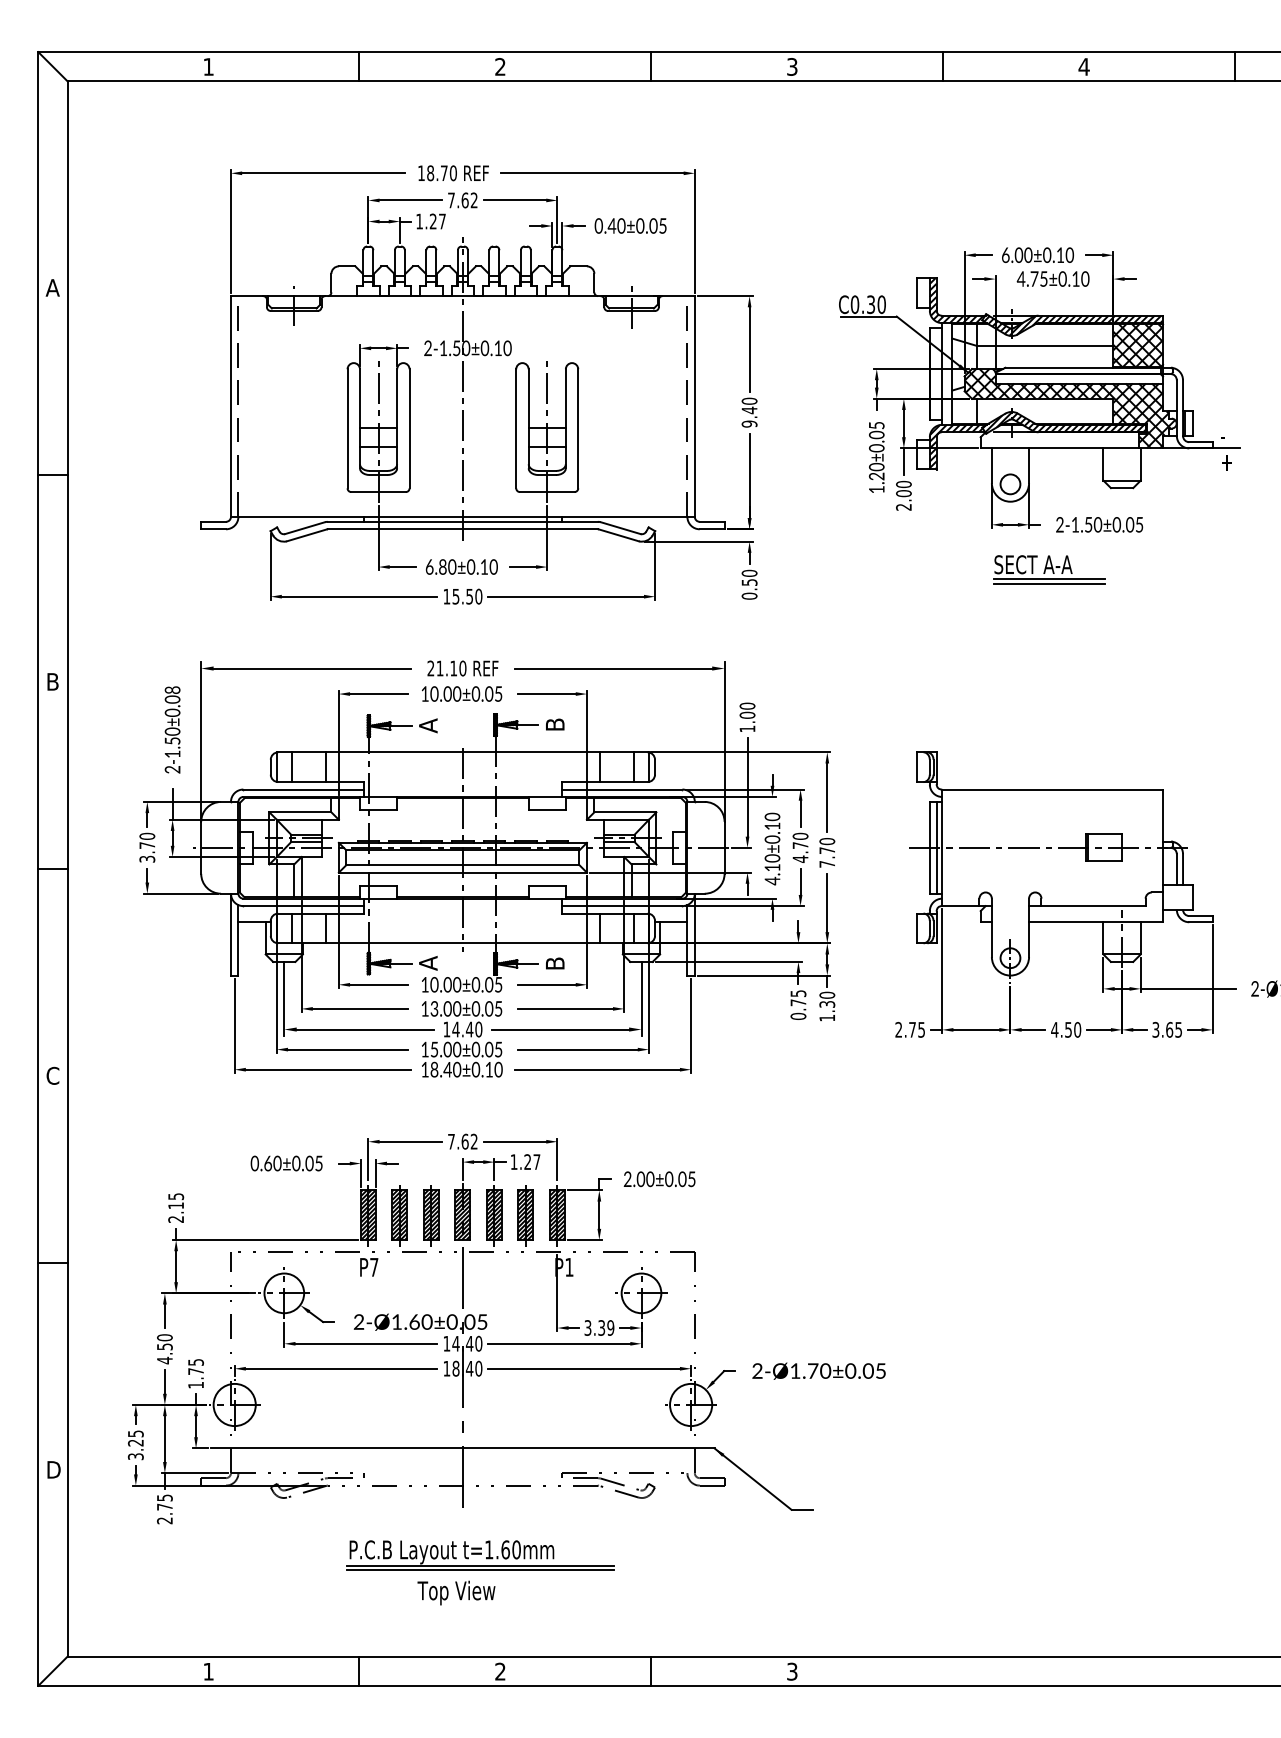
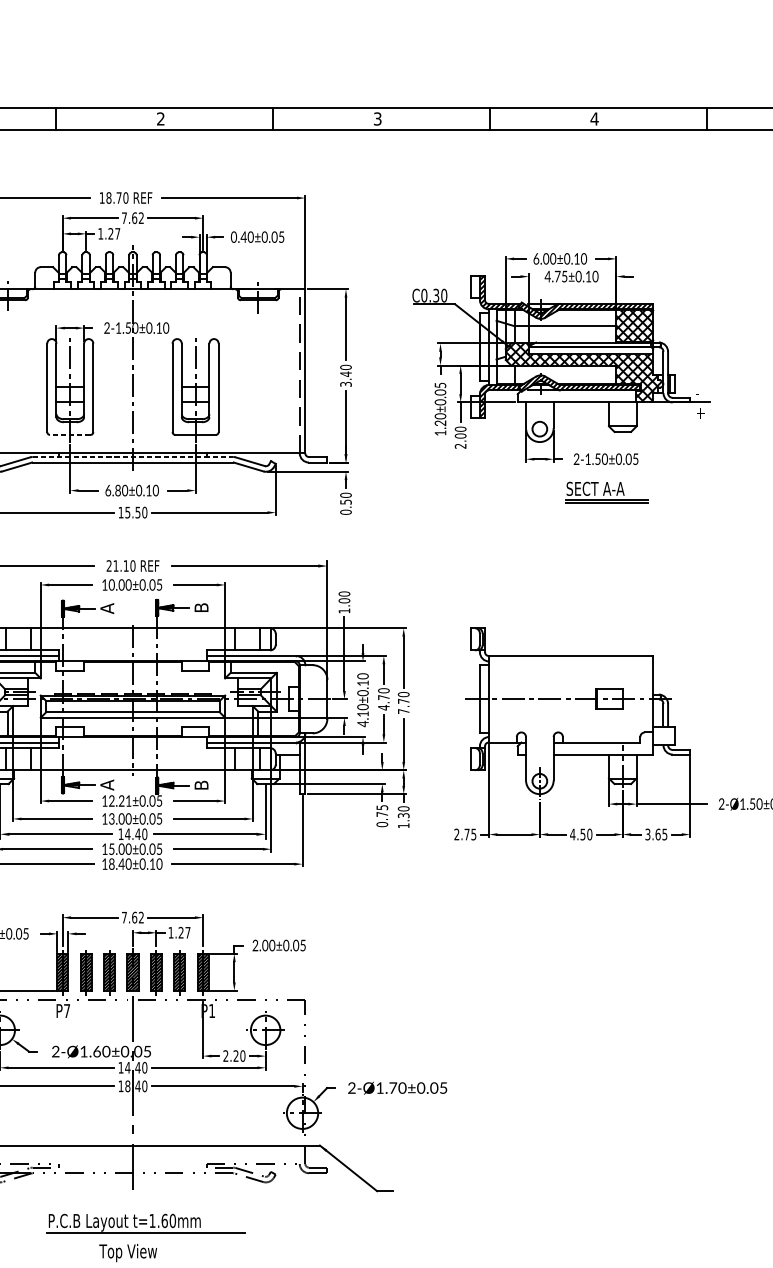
text: (749, 423) -> (345, 383), 9.40 -> 3.40
line: (378, 492) -> (70, 435), solid -> dashed
line: (462, 521) -> (132, 456), solid -> dashed
part: (1049, 569) -> (607, 492), moved
line: (937, 847) -> (485, 699), removed
text: (445, 984) -> (120, 800), 10.00±0.05 -> 12.21±0.05
text: (599, 1327) -> (234, 1055), 3.39 -> 2.20
line: (480, 1569) -> (146, 1235), removed

